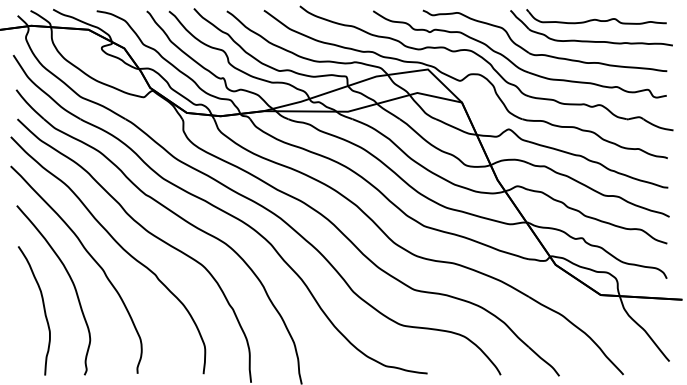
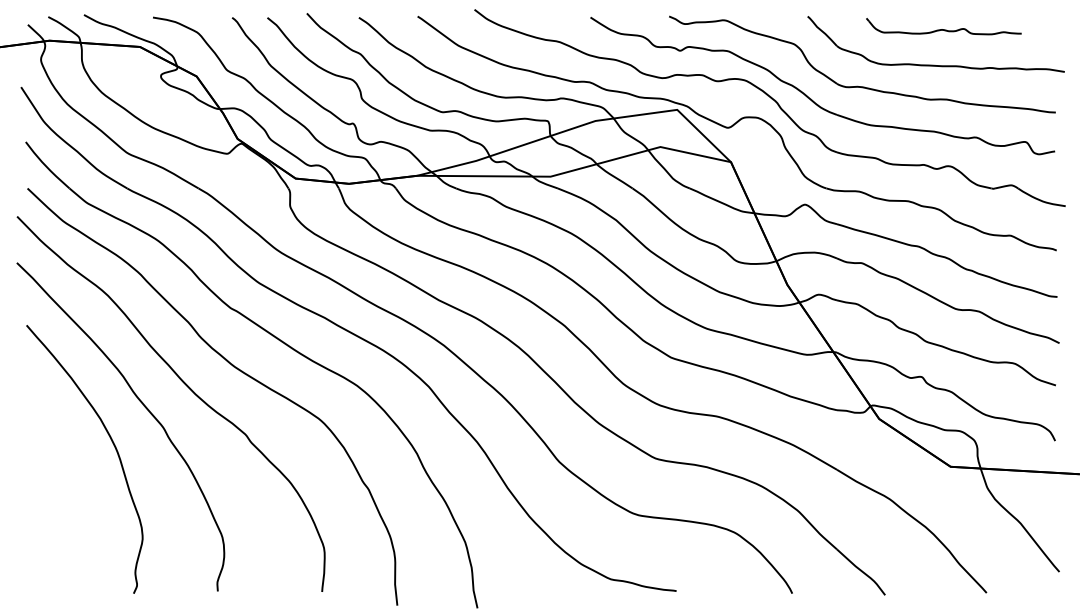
part: (596, 16) -> (943, 25), size x0.7
curve: (43, 310) -> (68, 491), removed

